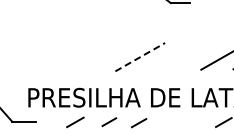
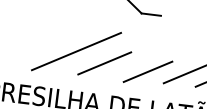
line: (110, 48) -> (76, 51), added
line: (140, 57) -> (104, 63), dashed -> solid
line: (184, 60) -> (148, 72), added

